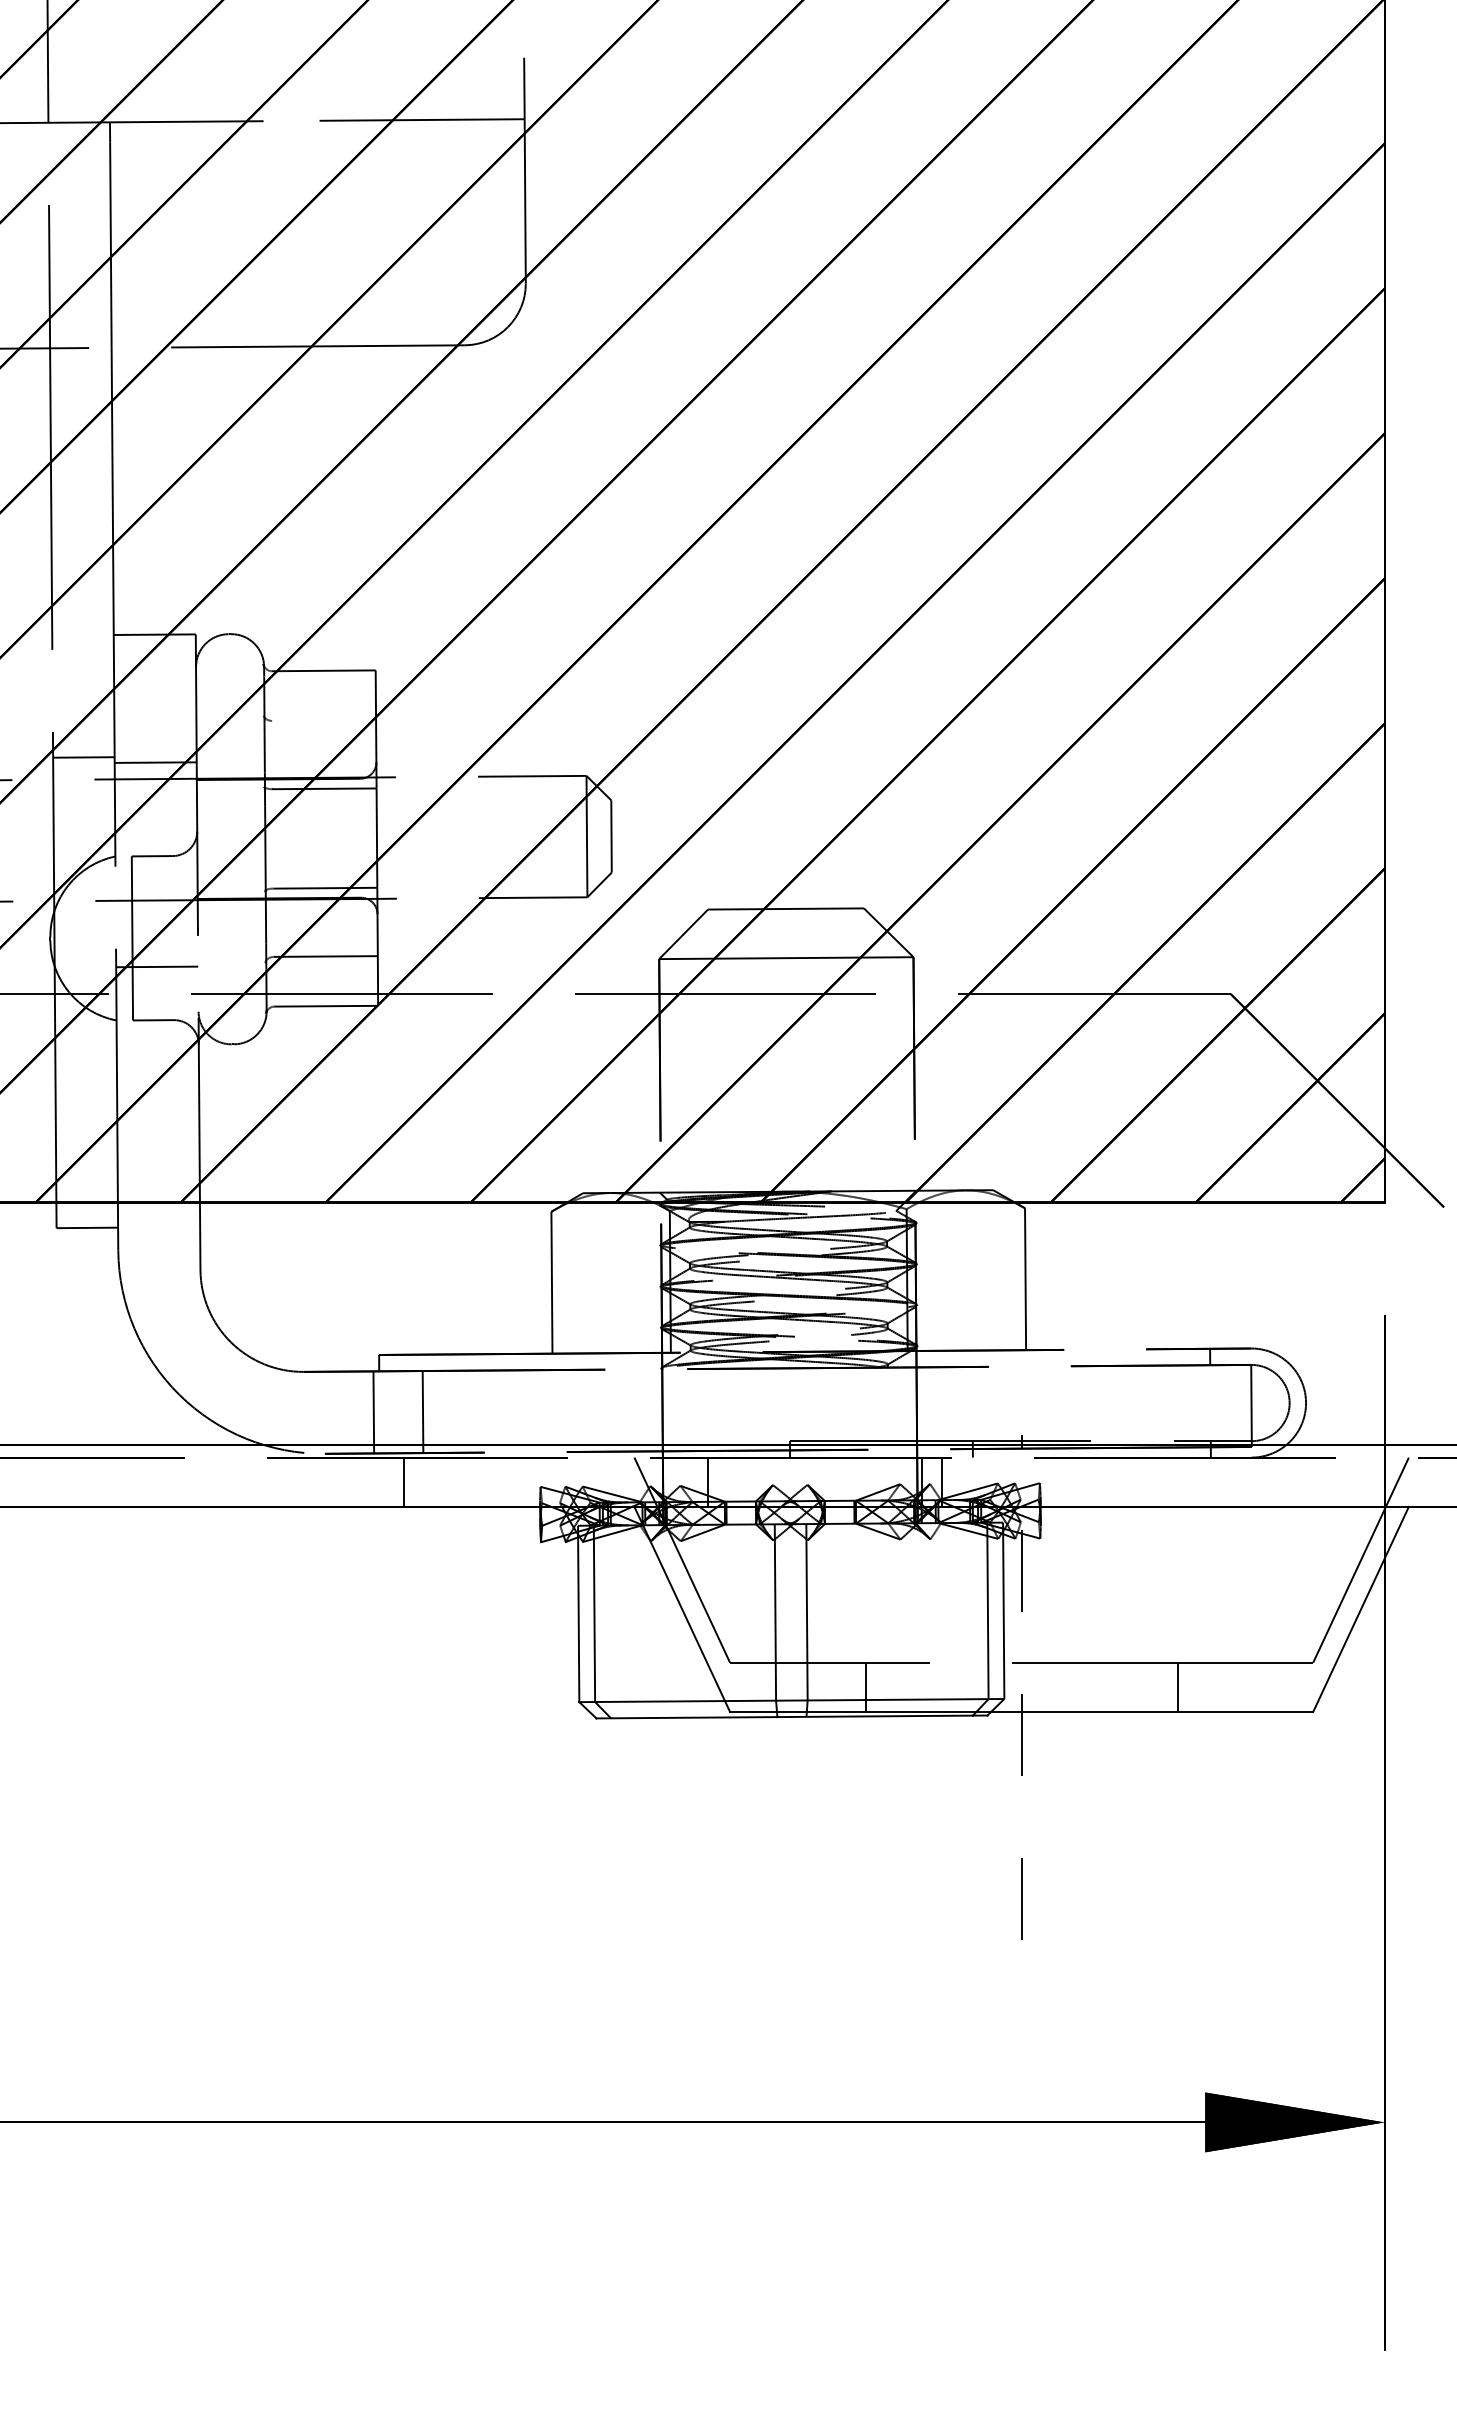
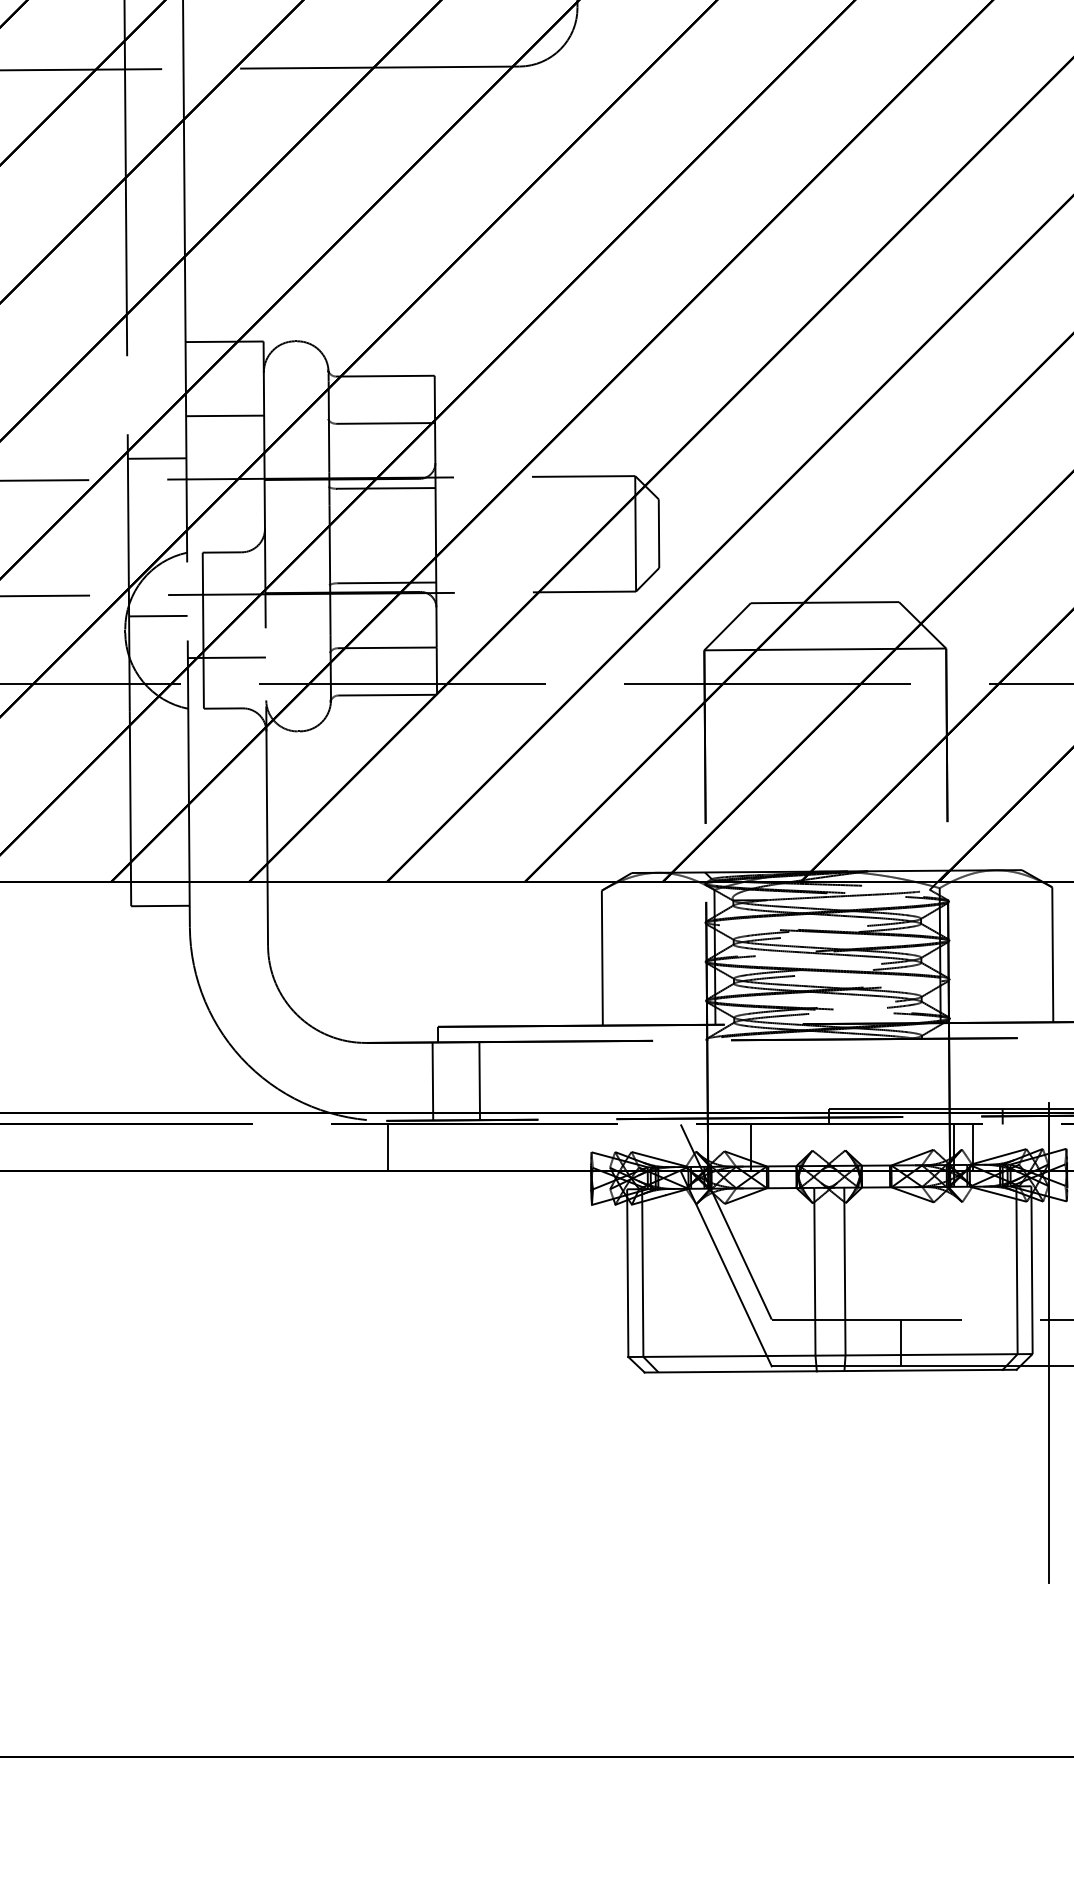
line: (324, 720) -> (386, 423), added
line: (155, 762) -> (225, 415), moved
line: (84, 922) -> (157, 615), added
line: (404, 1481) -> (387, 1147), moved
line: (1021, 1686) -> (1048, 1342), dashed -> solid

